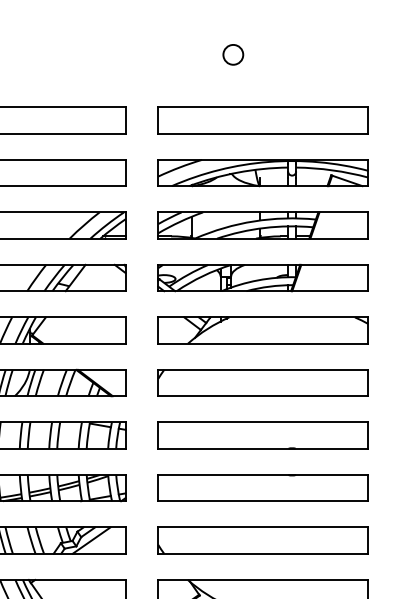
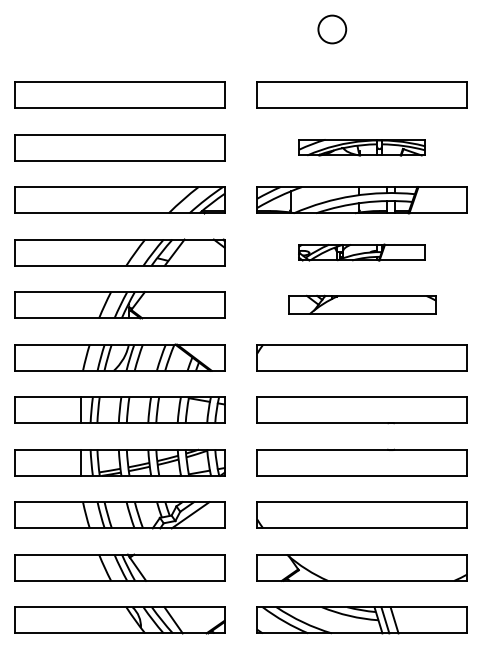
circle: (233, 54) -> (332, 29), size x1.4
part: (262, 172) -> (361, 147), size x0.6
part: (262, 277) -> (361, 252), size x0.6
part: (262, 329) -> (361, 304), size x0.7

